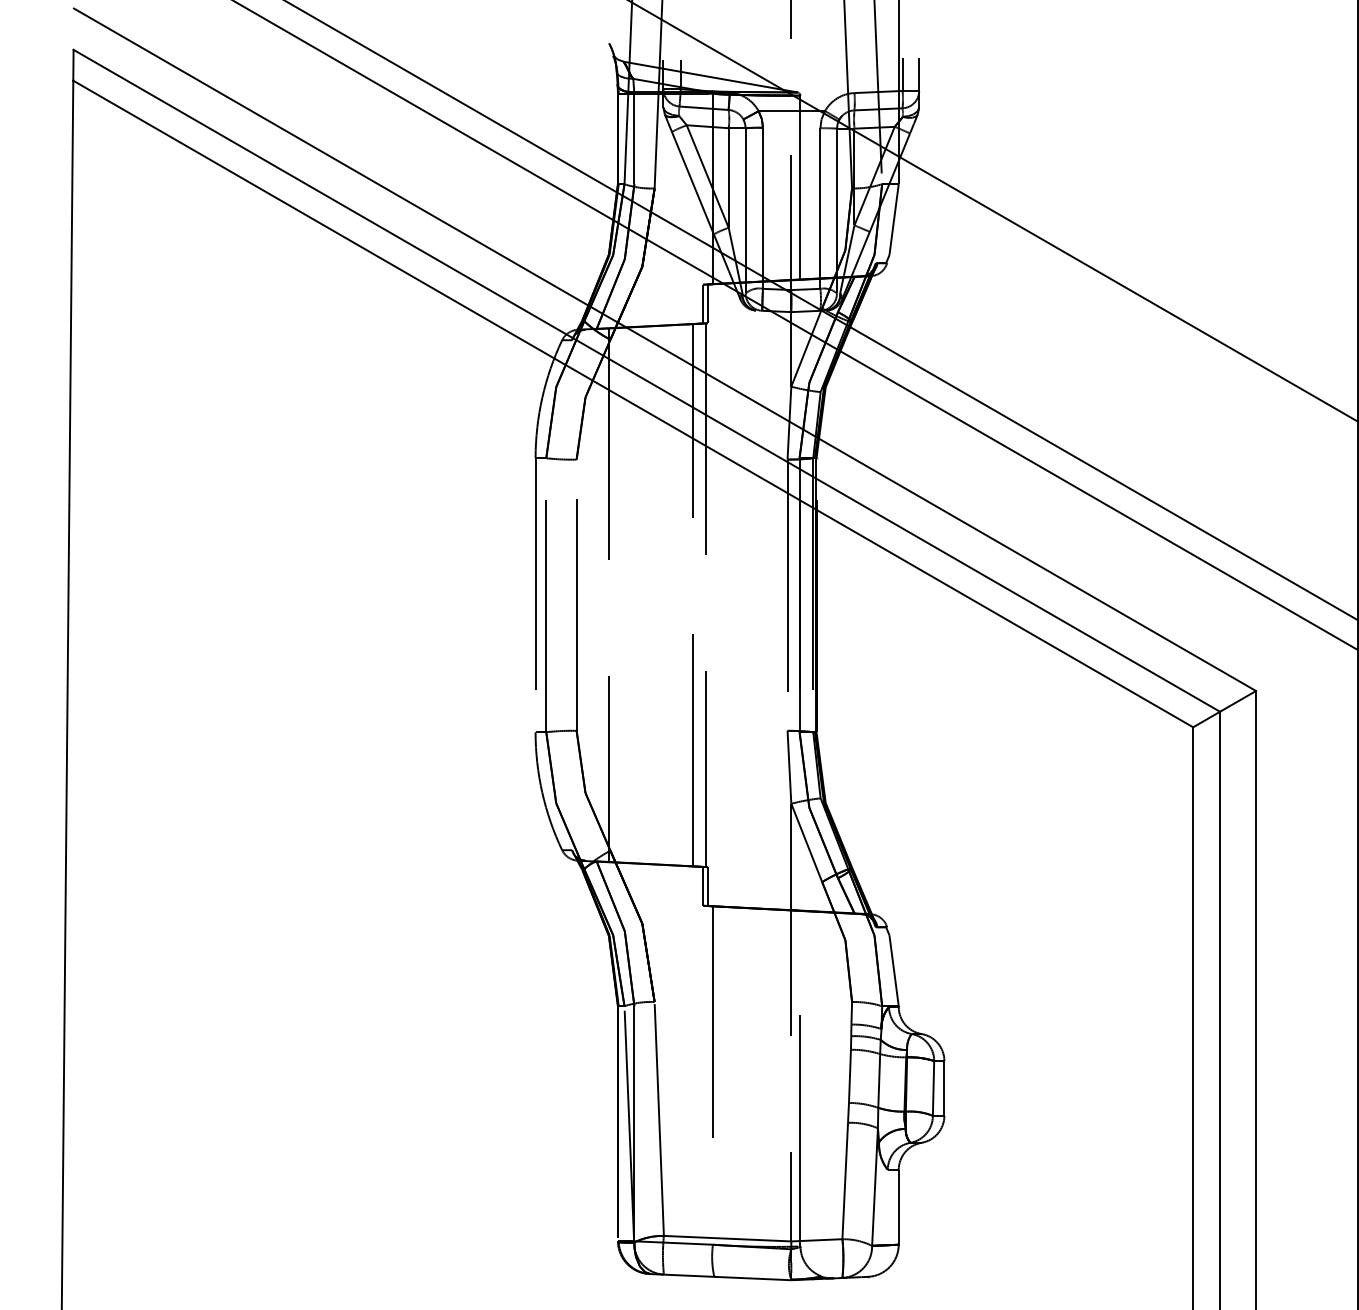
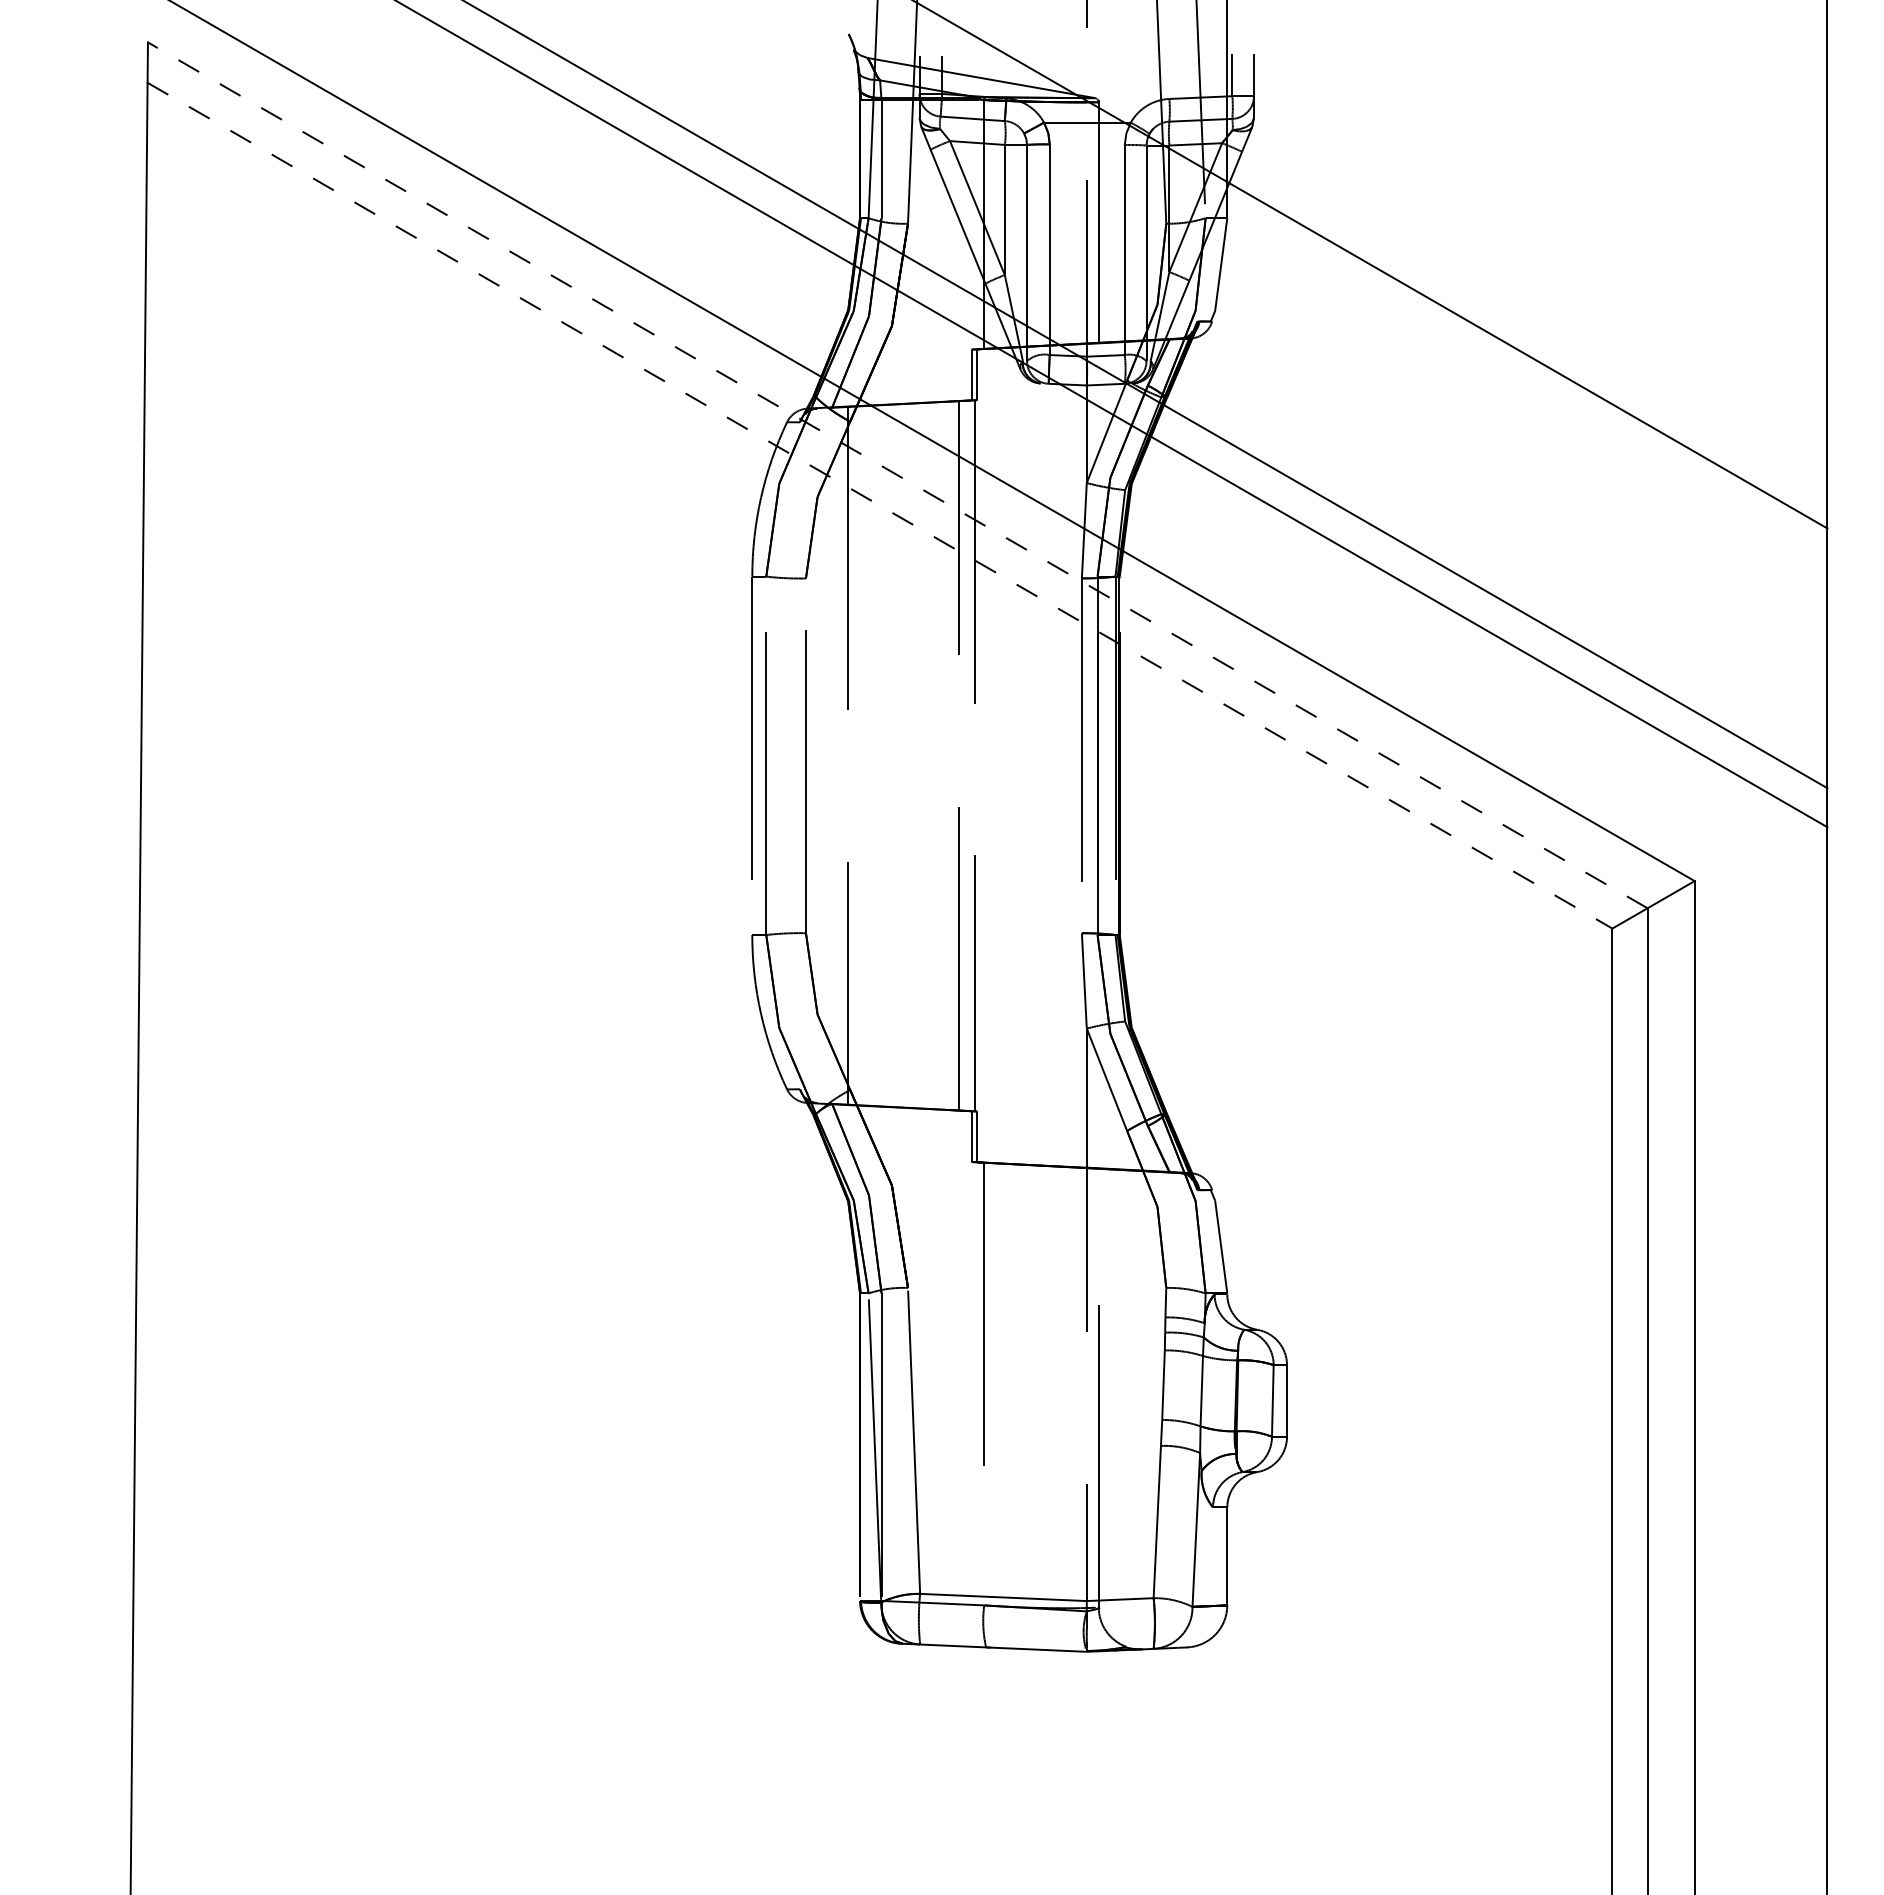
line: (646, 380) -> (897, 475), solid -> dashed
line: (633, 403) -> (880, 505), solid -> dashed

